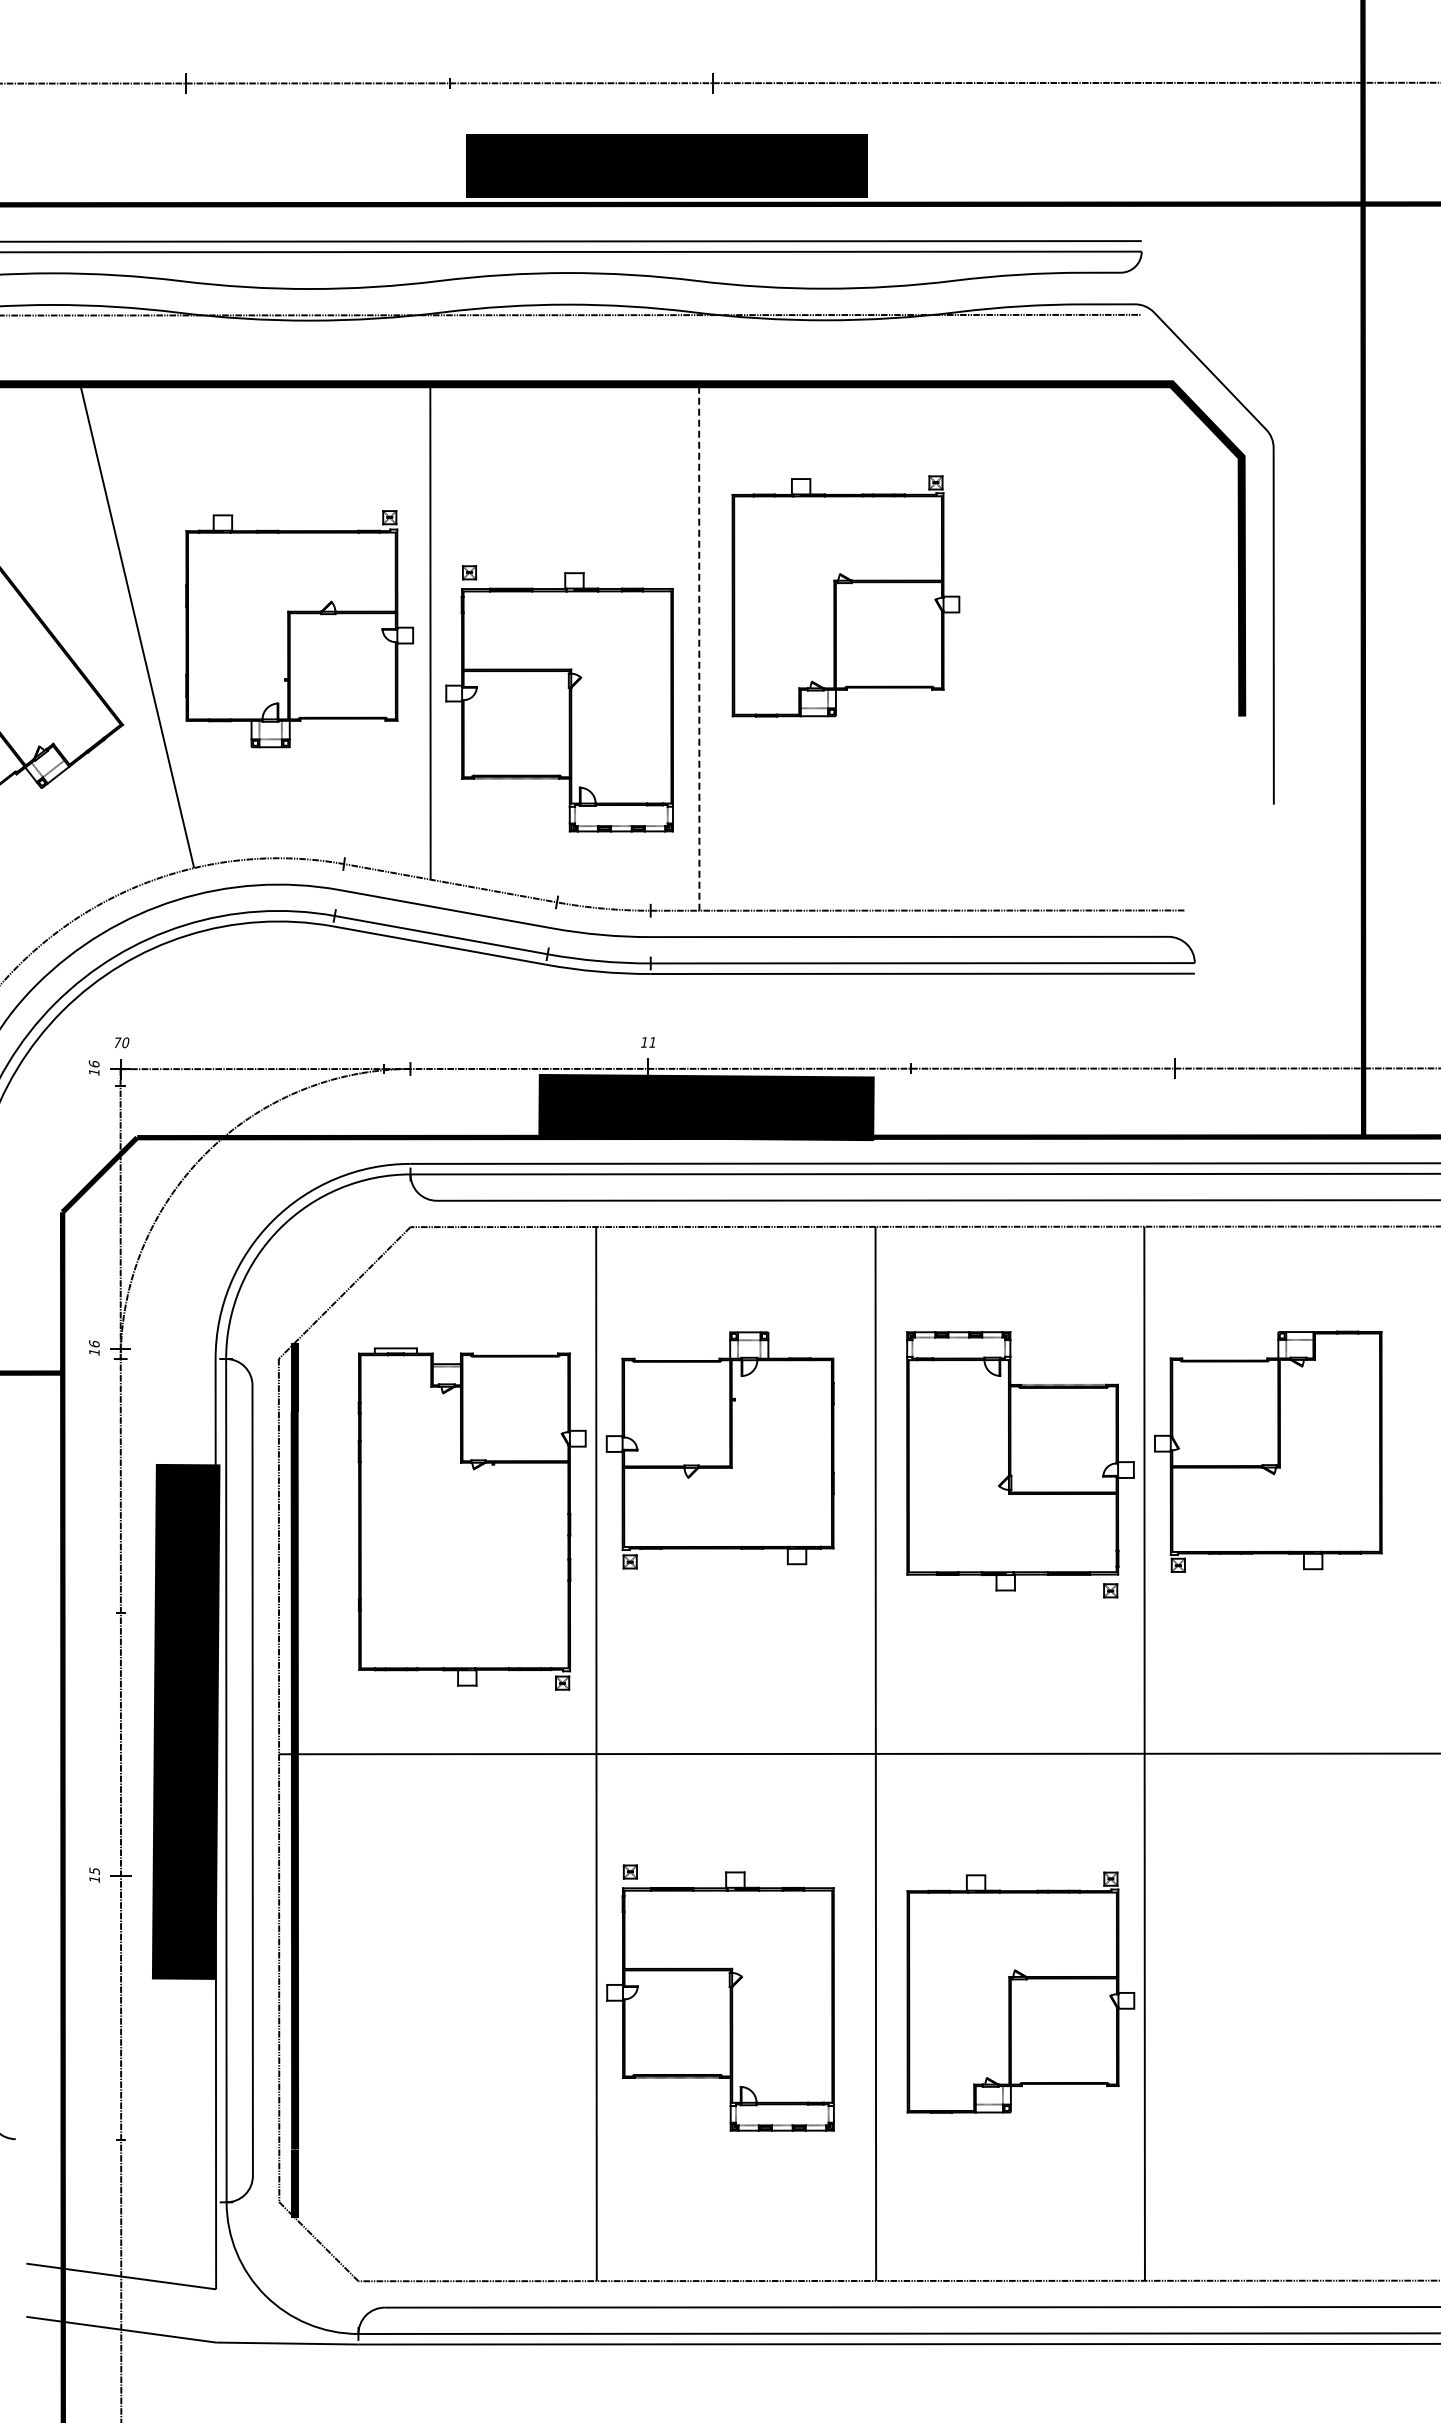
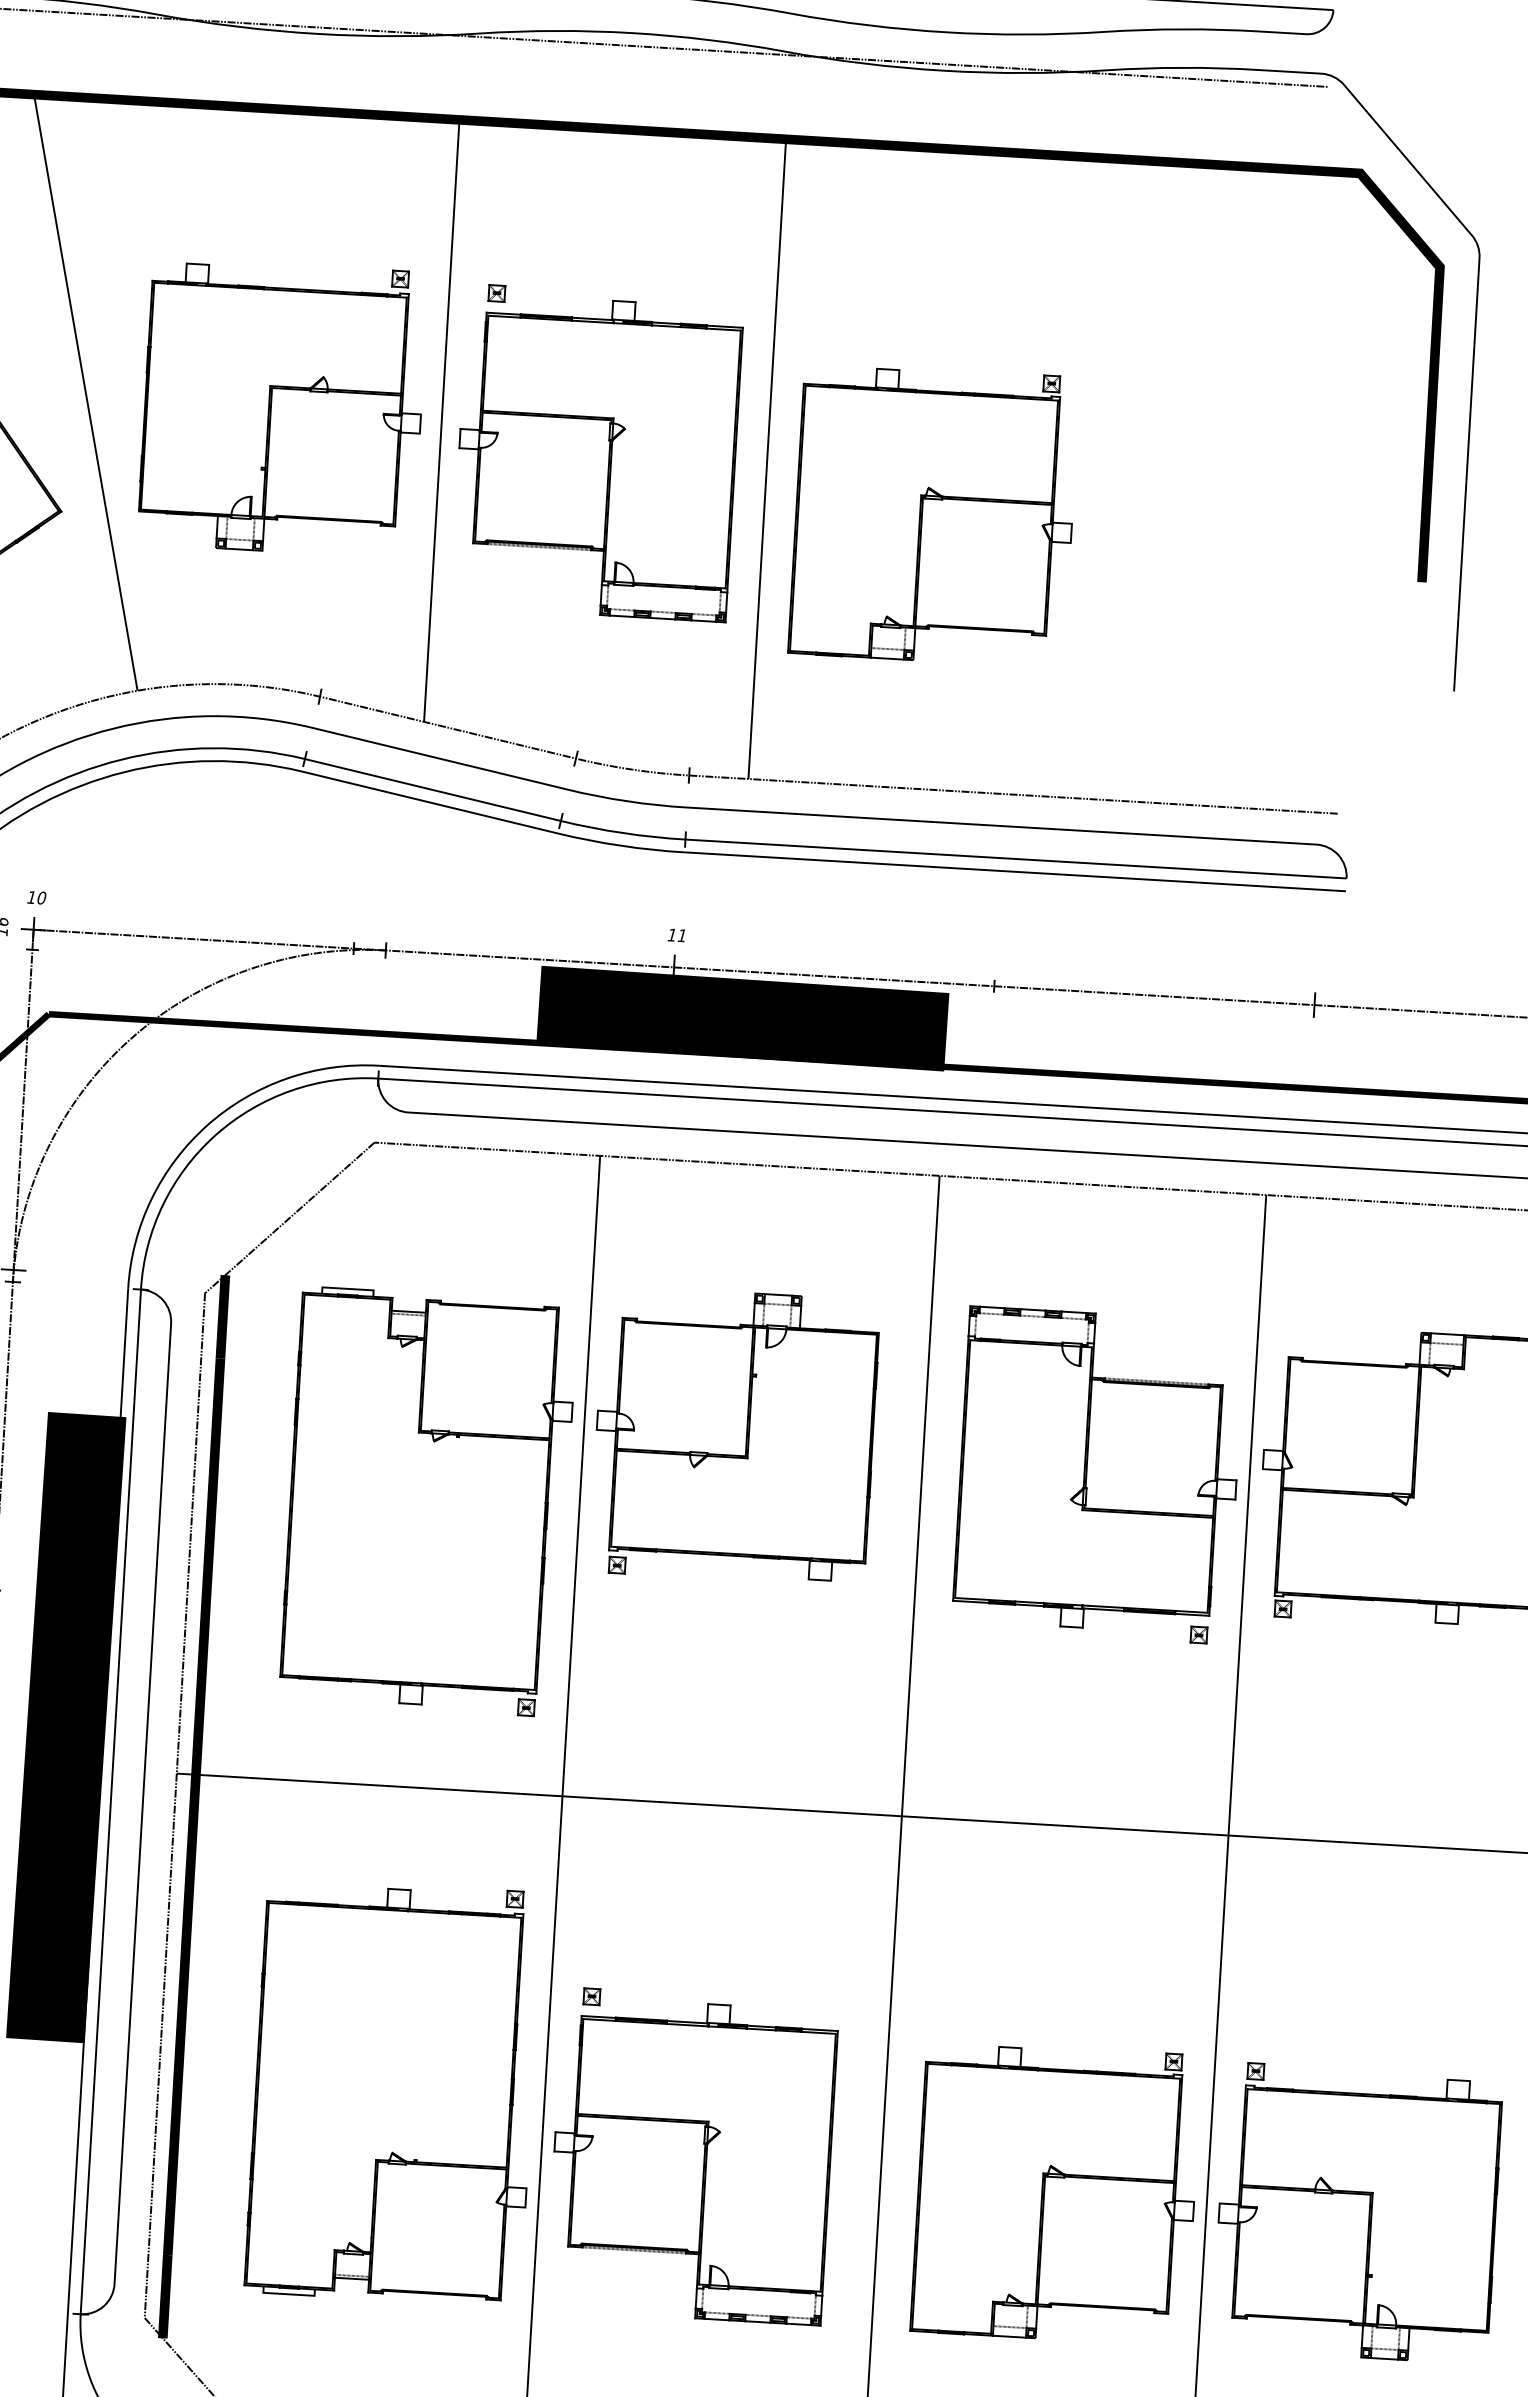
part: (845, 596) -> (933, 515), moved
line: (699, 647) -> (767, 459), dashed -> solid
part: (559, 698) -> (597, 452), moved
text: (117, 1042) -> (31, 897), 70 -> 10
part: (1020, 1992) -> (1055, 2193), moved
part: (720, 1997) -> (692, 2155), moved
part: (472, 2004) -> (393, 2091), added
part: (1268, 2057) -> (1357, 2213), added

